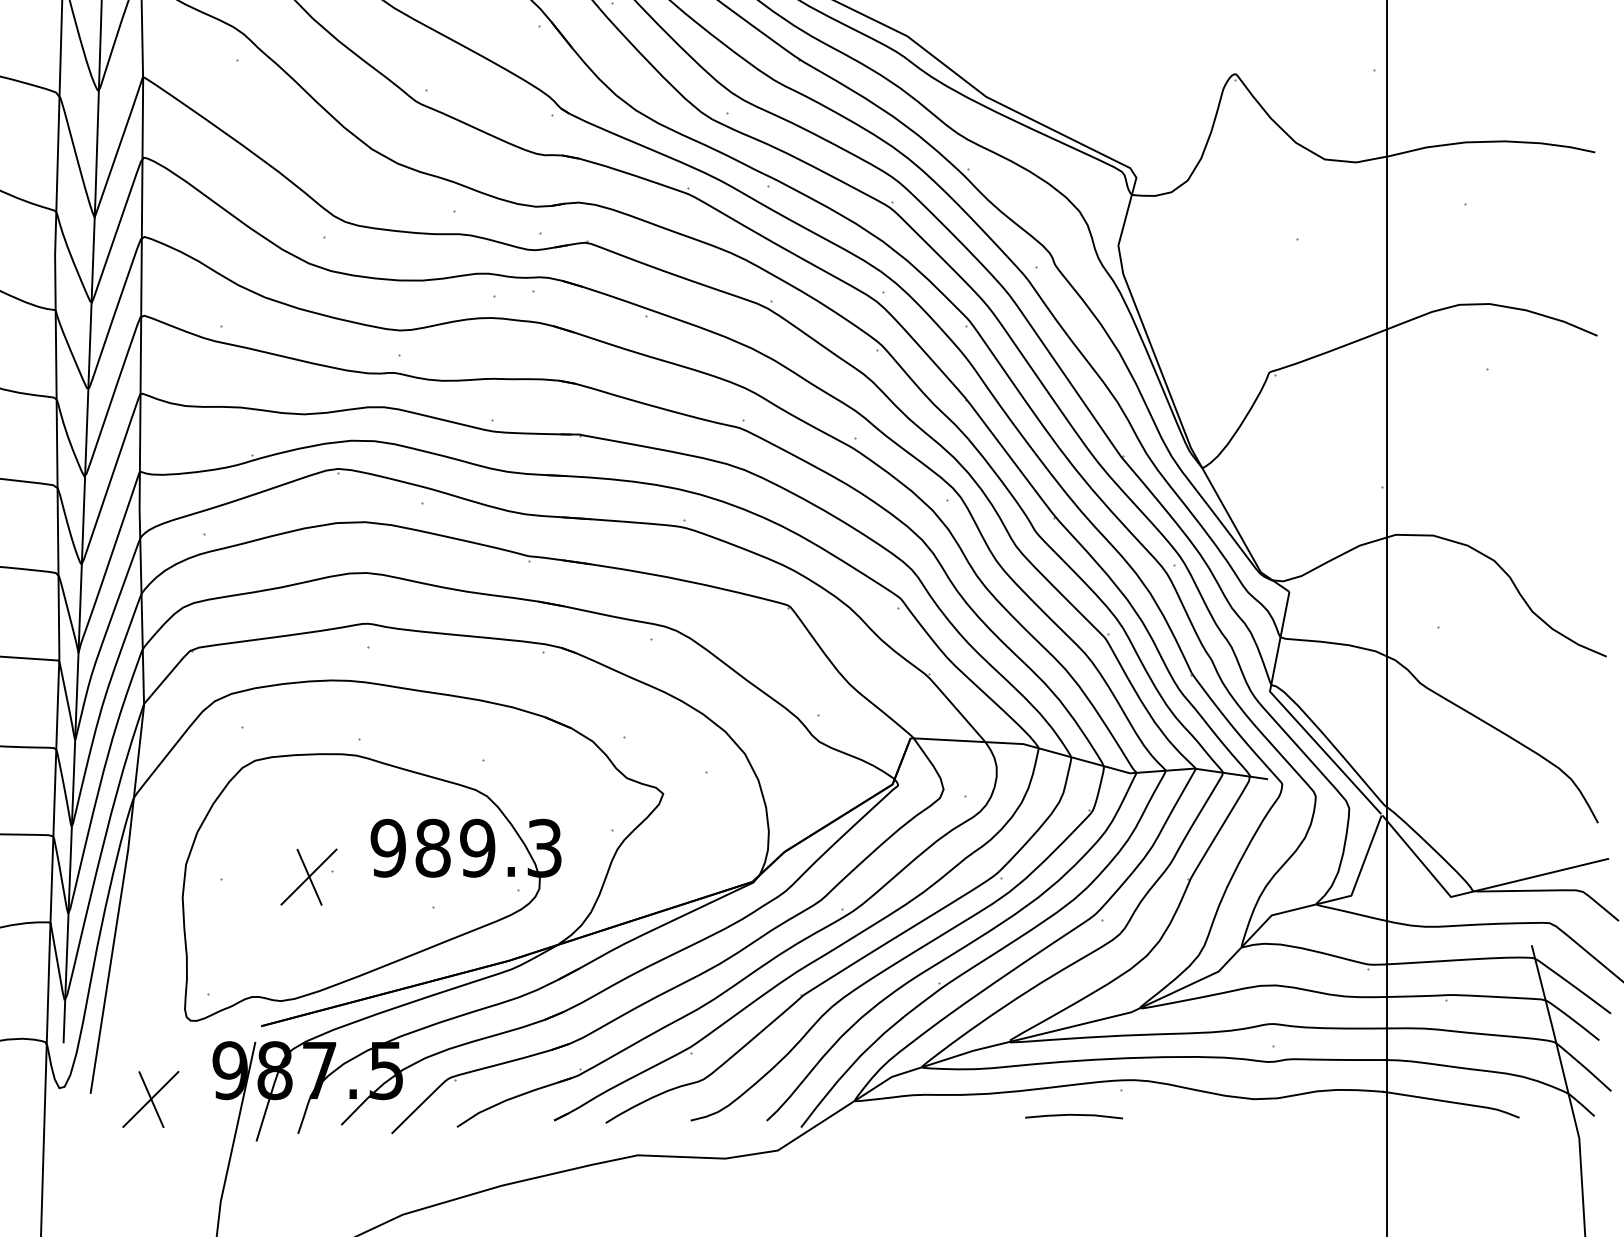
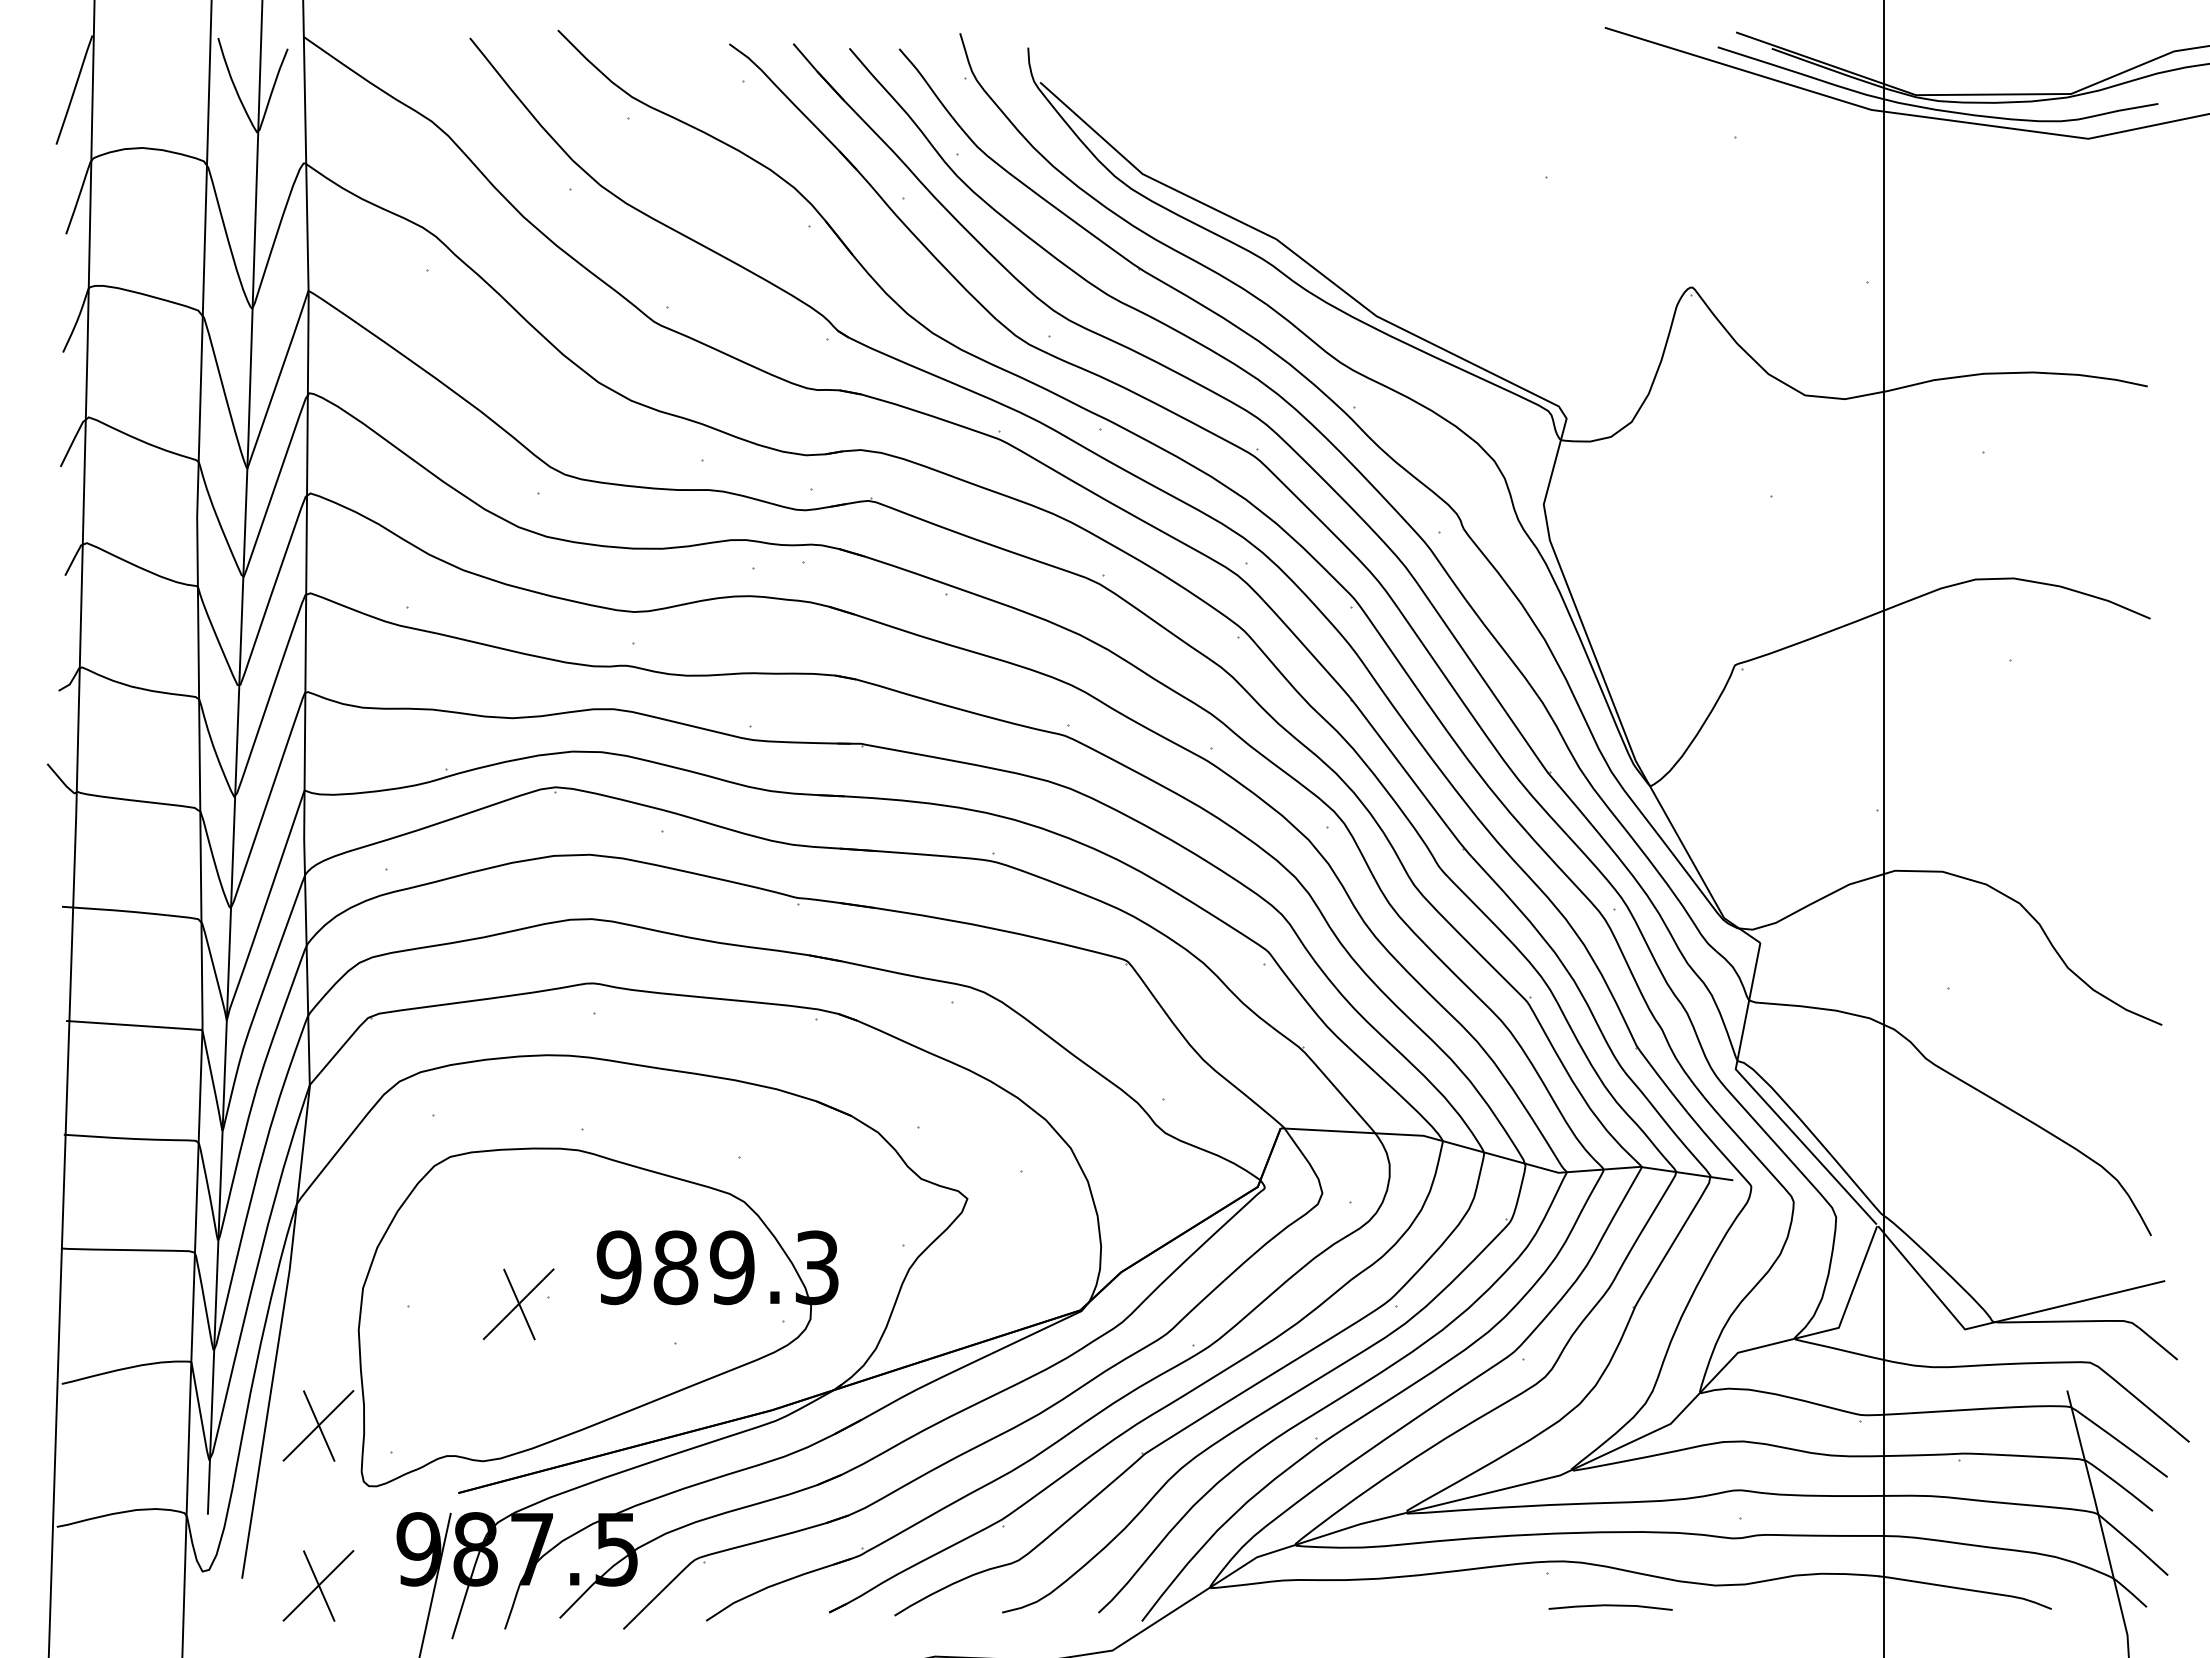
part: (150, 972) -> (318, 1425), added
line: (1073, 1115) -> (1610, 1606), moved

